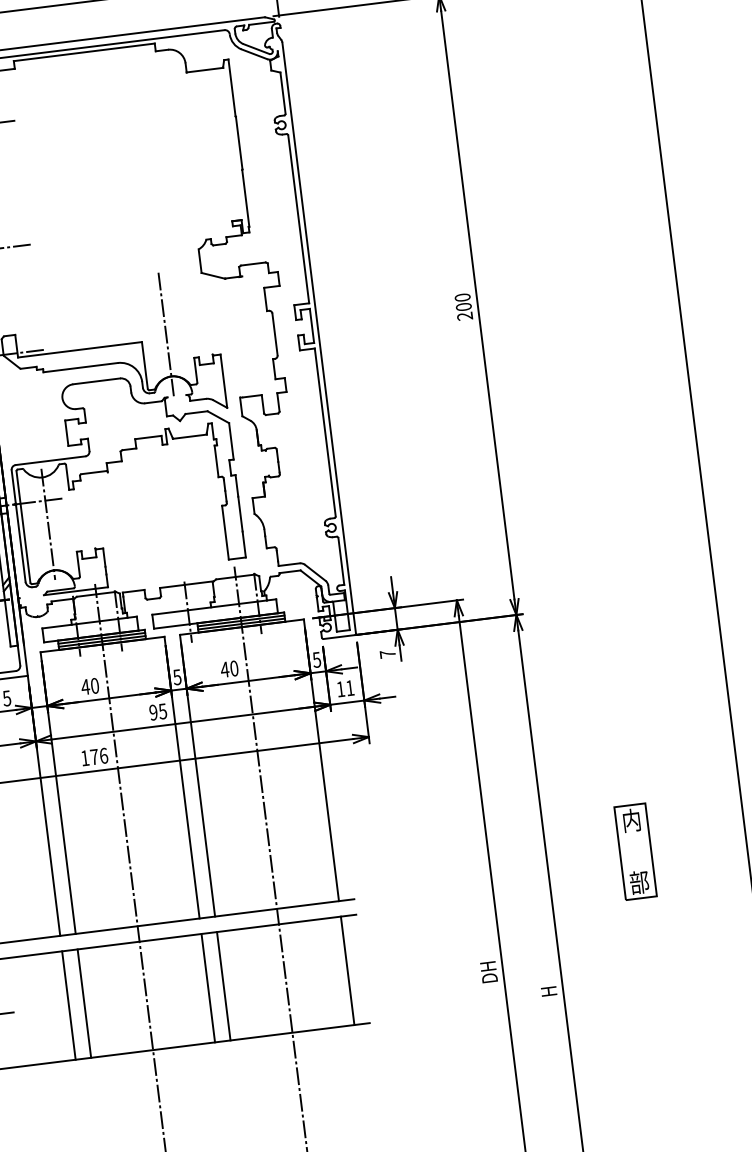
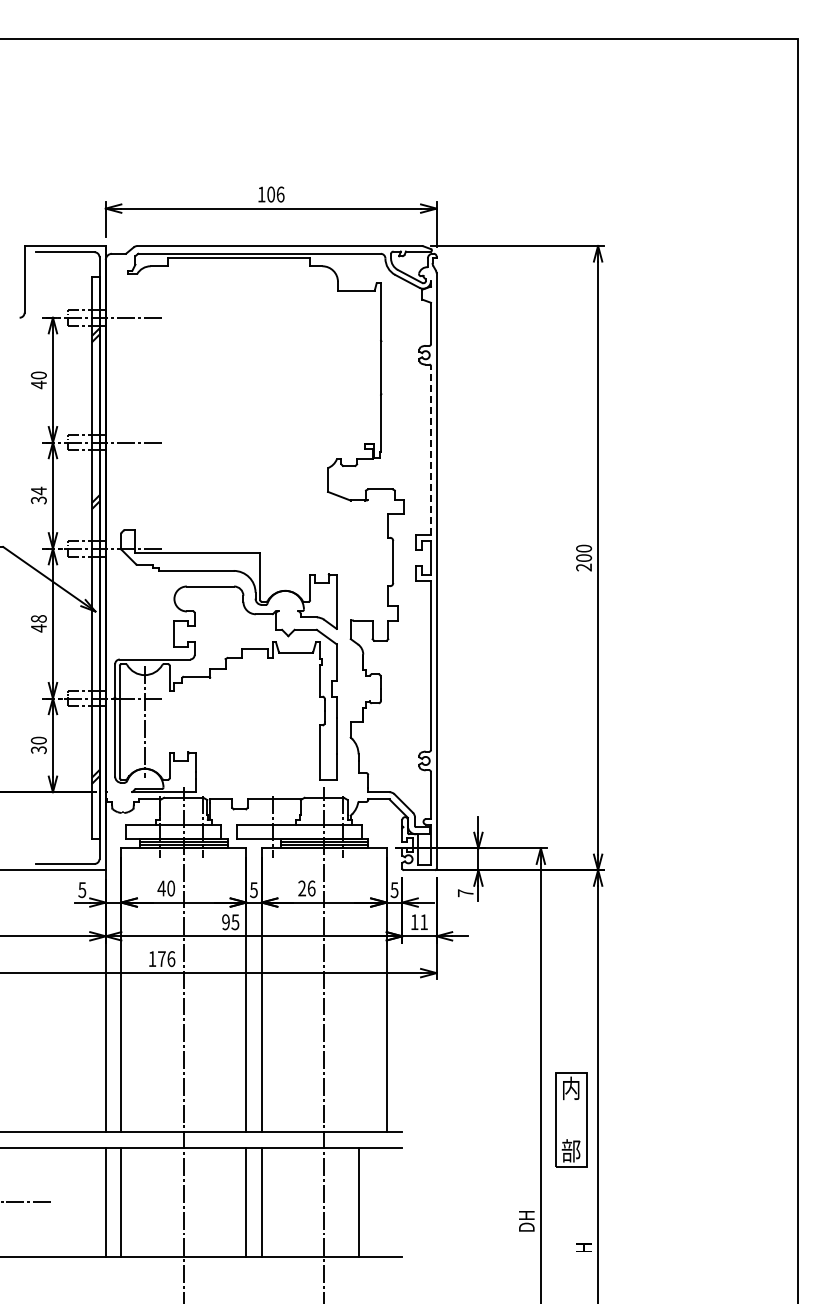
line: (299, 219) -> (431, 450), solid -> dashed
line: (166, 334) -> (285, 548), removed
text: (229, 669) -> (306, 888), 40 -> 26
part: (635, 851) -> (571, 1119), moved
line: (347, 970) -> (358, 1202), moved

